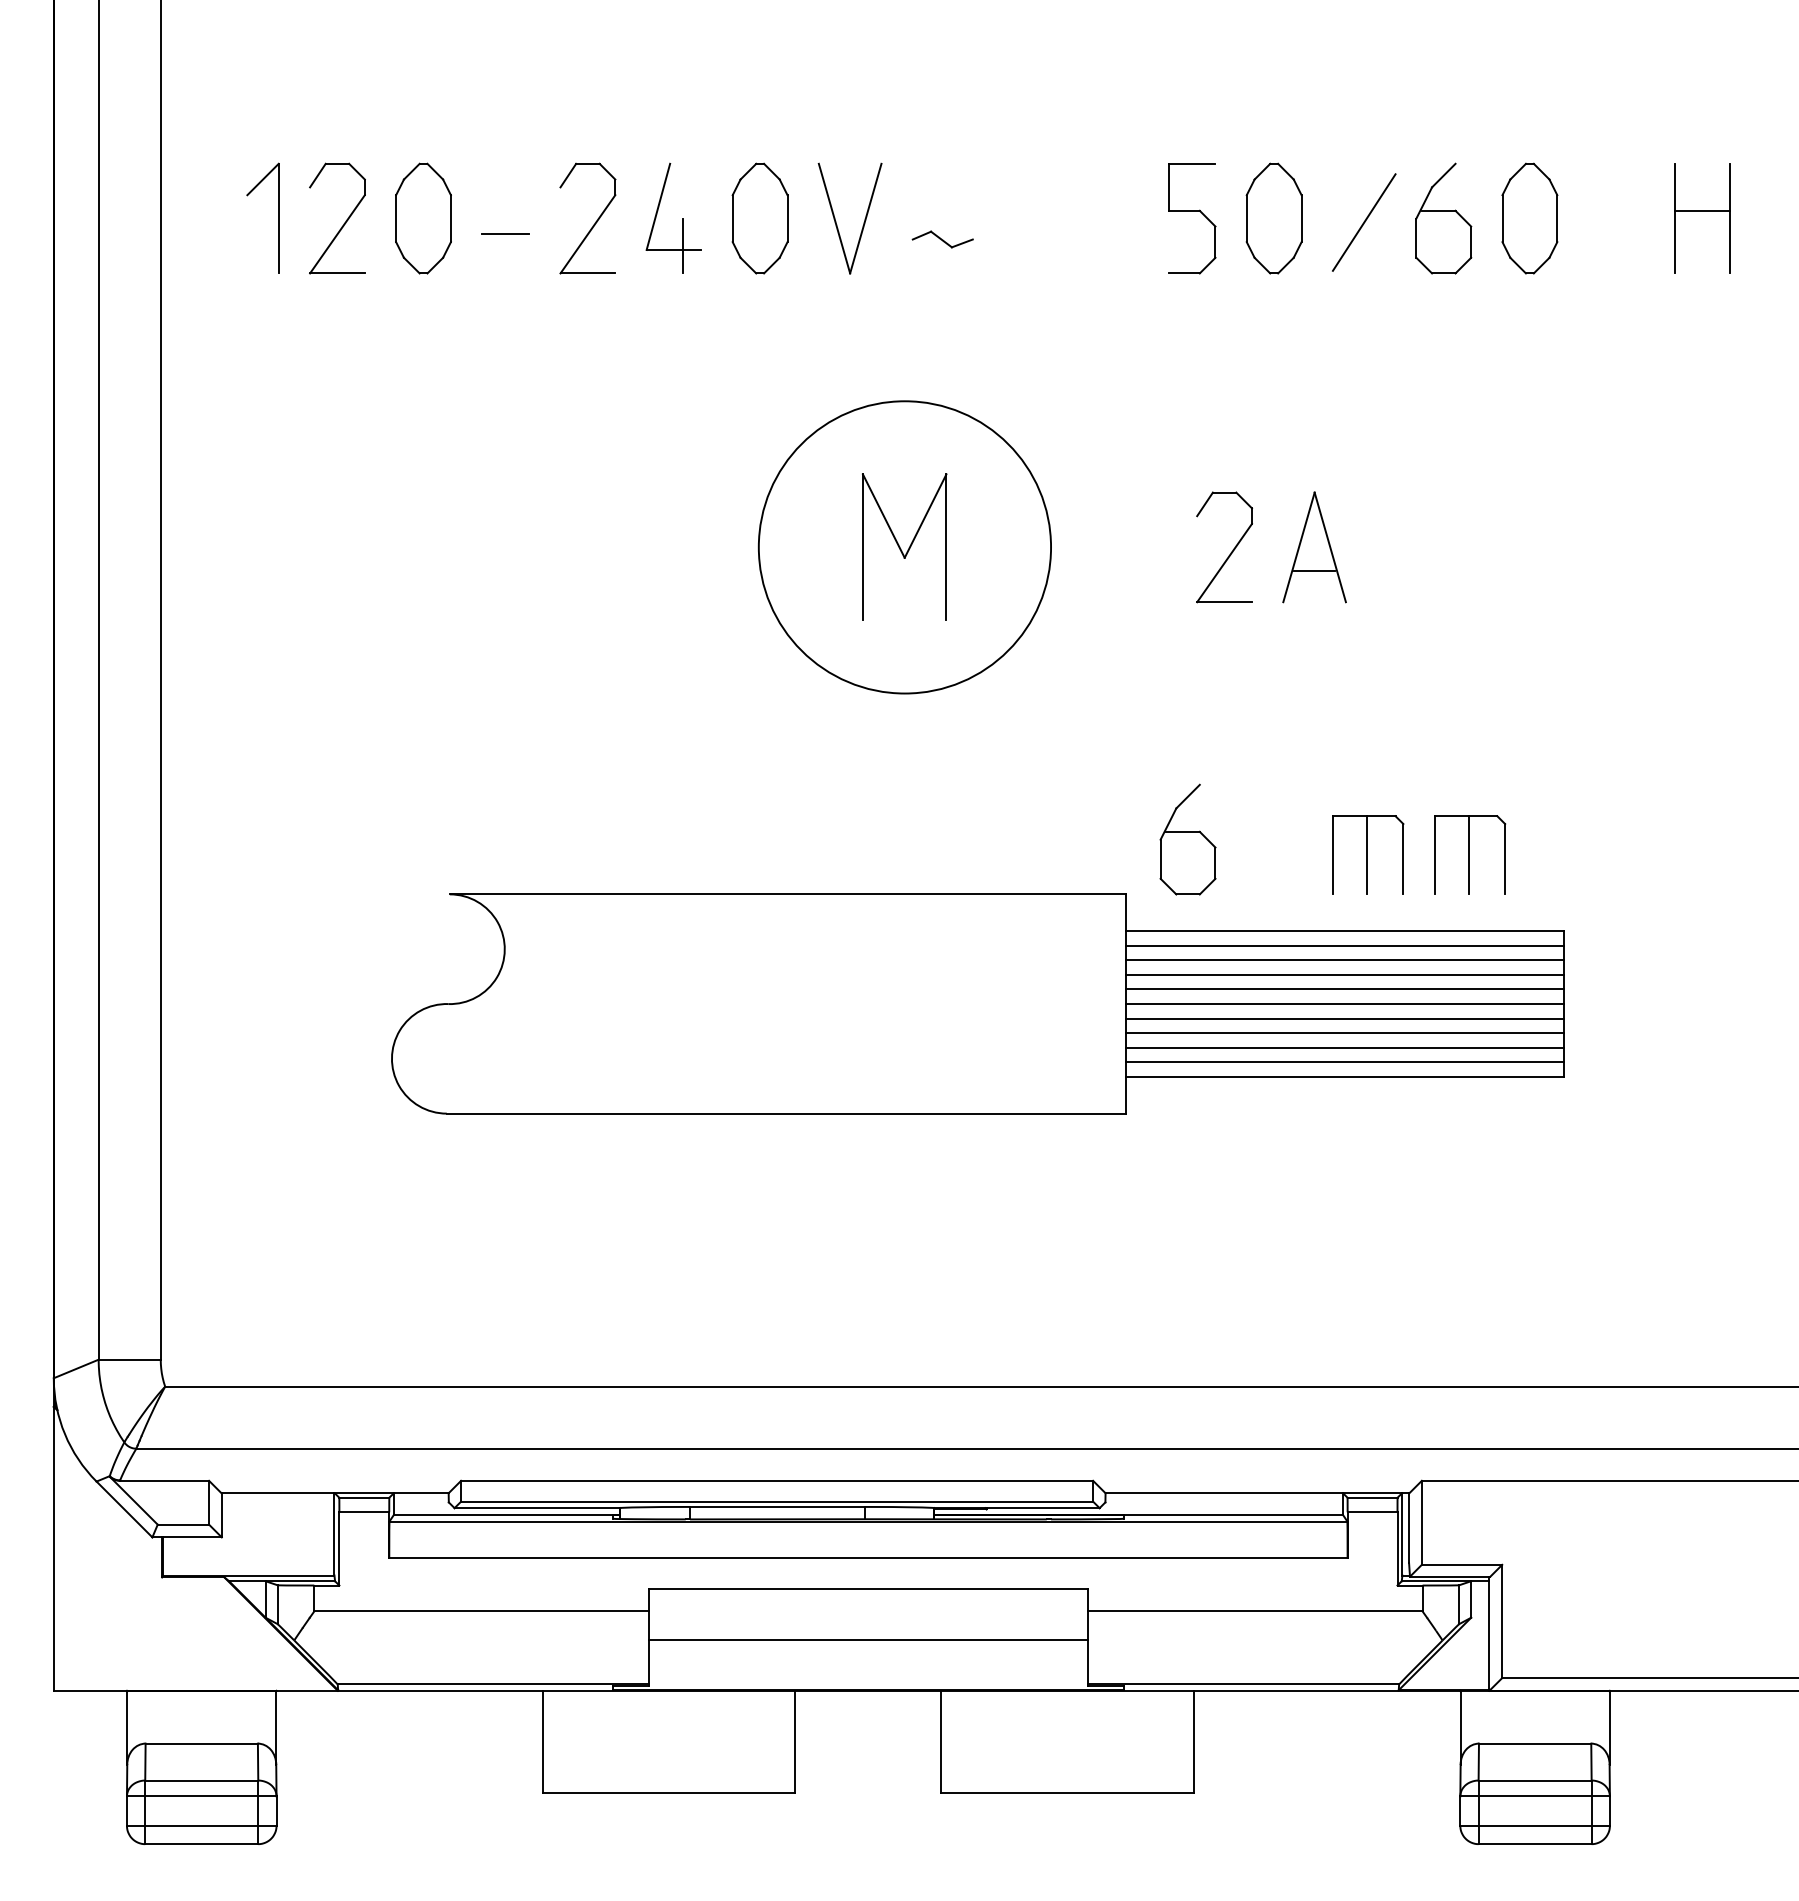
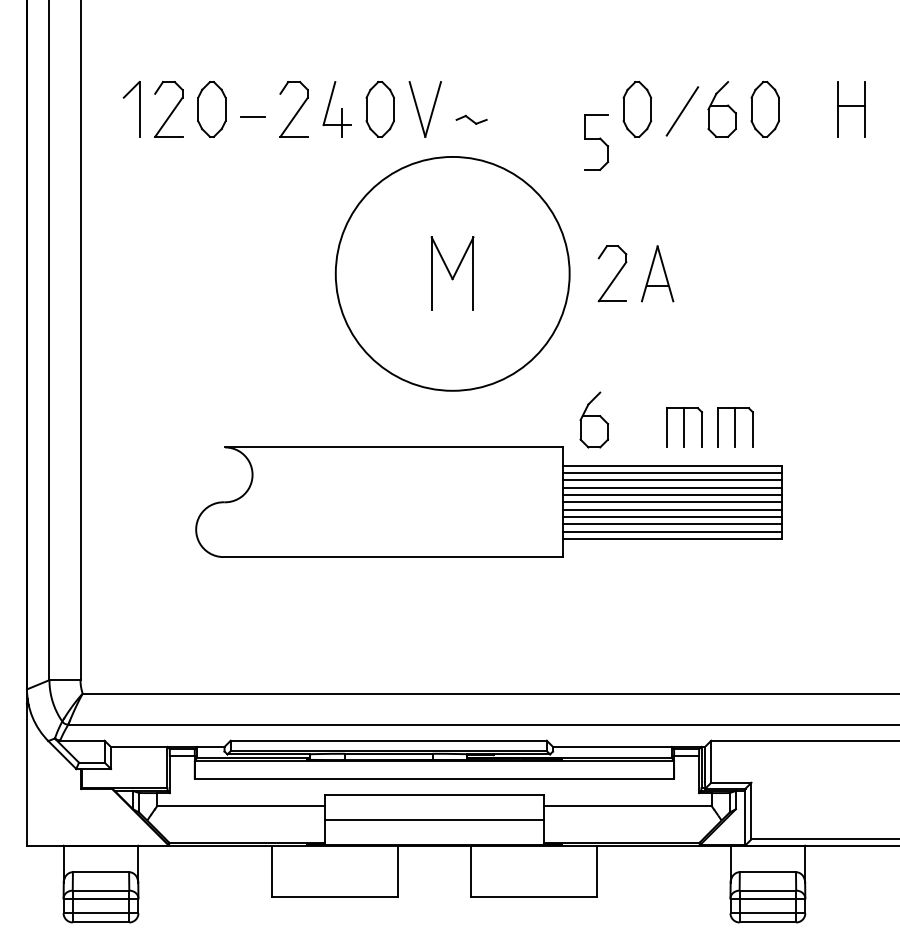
part: (1192, 218) -> (596, 142), moved
circle: (904, 546) -> (452, 273), size x1.6

